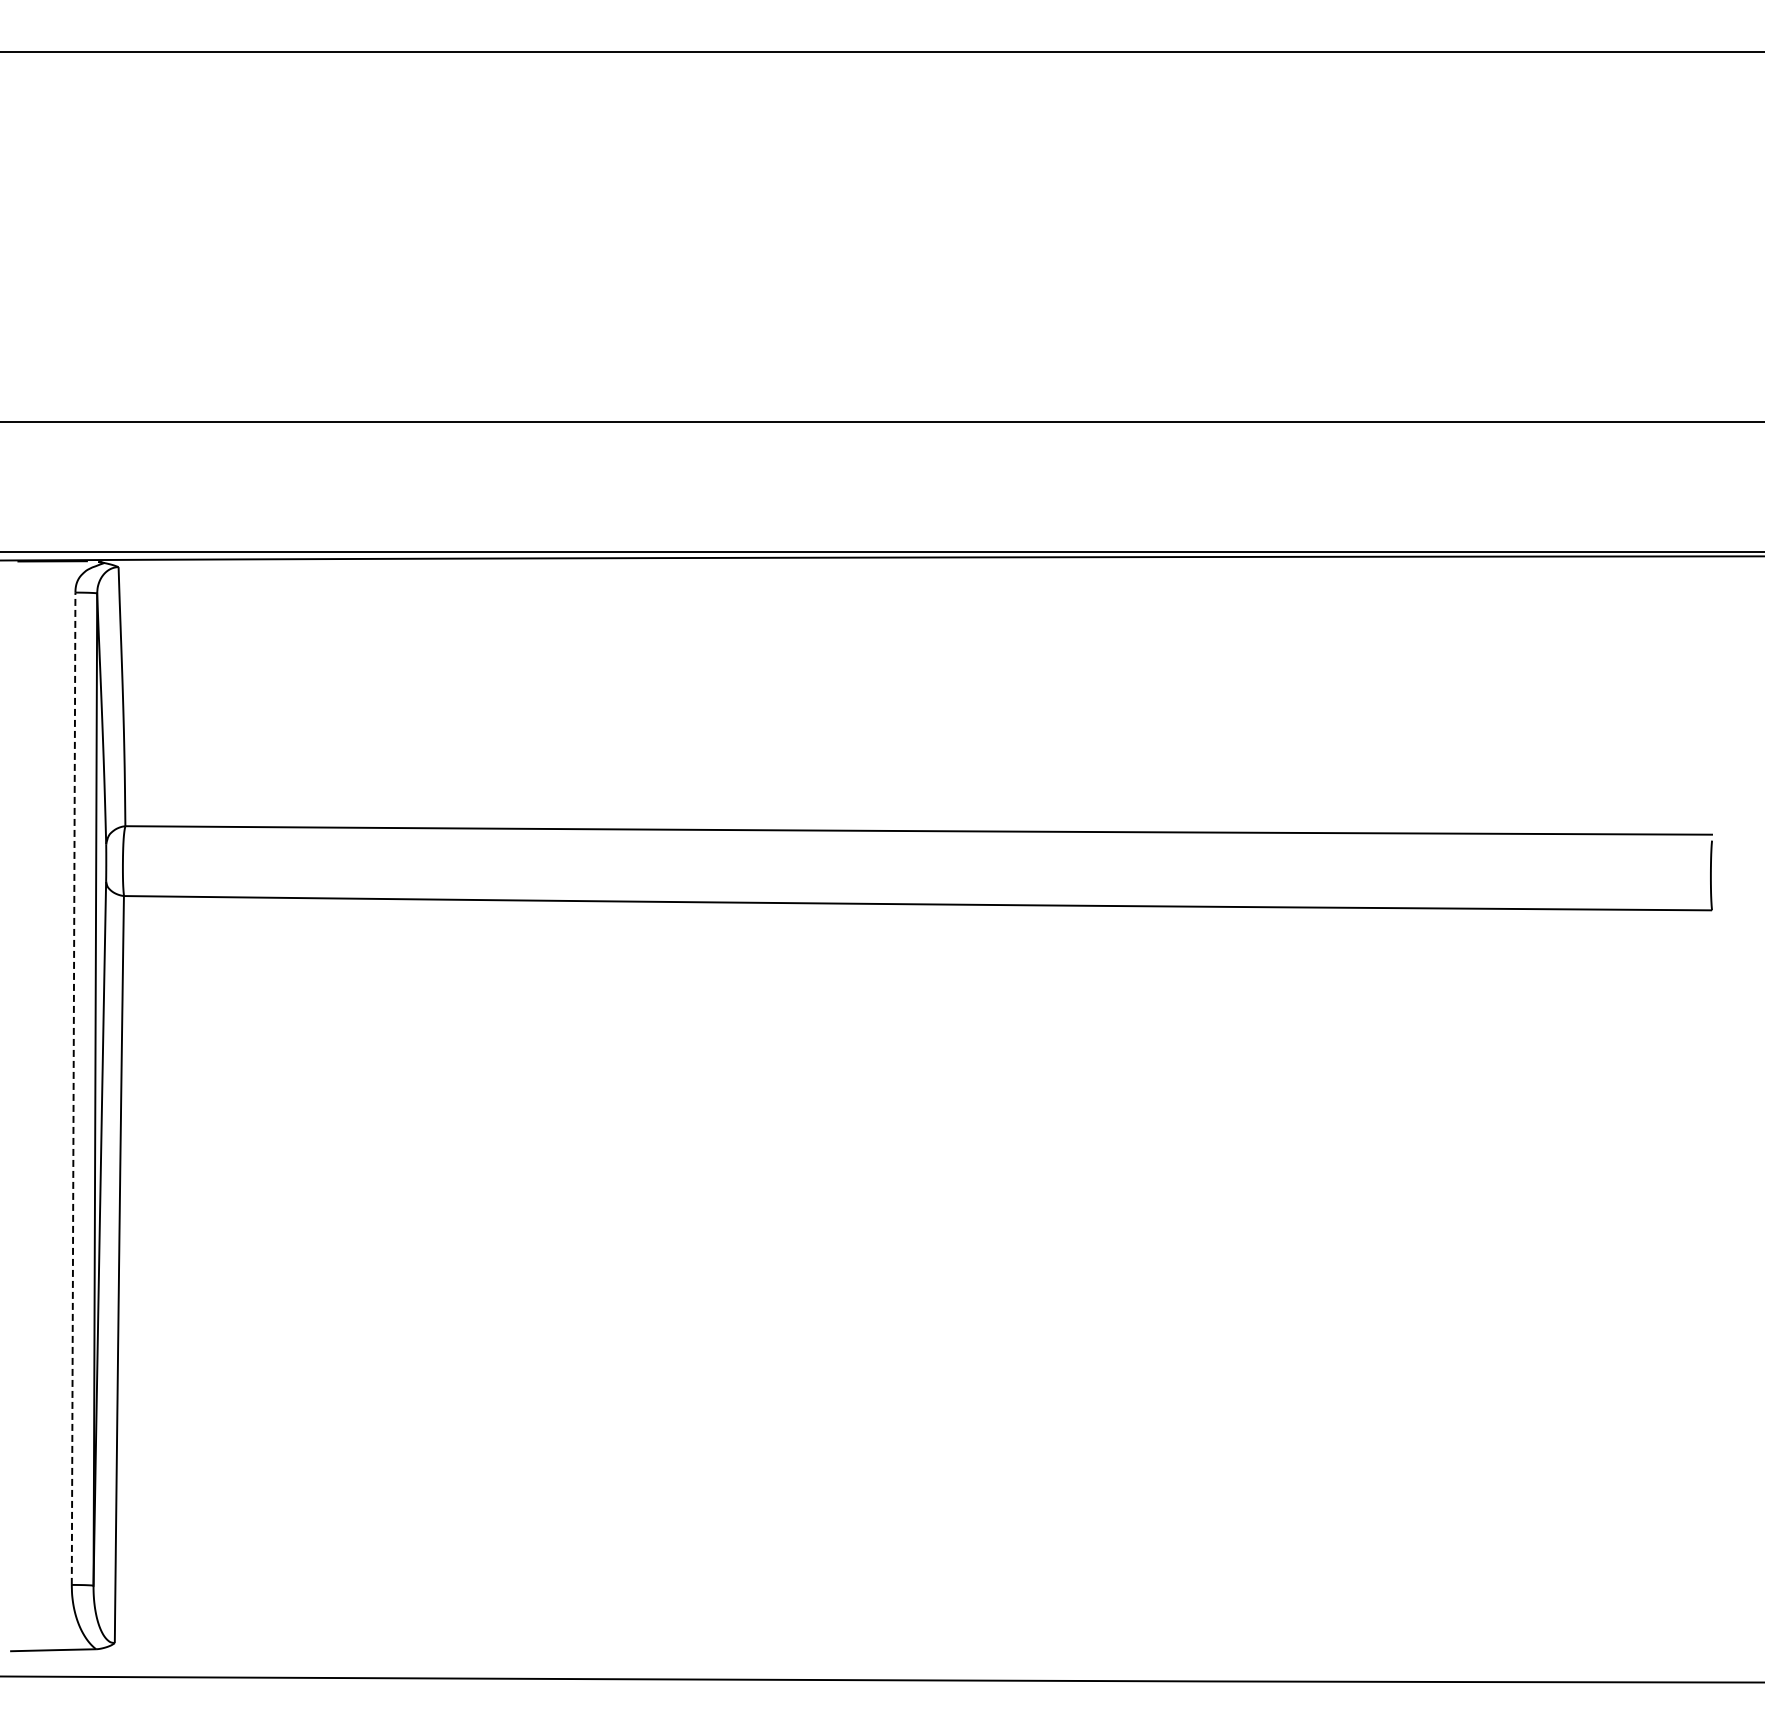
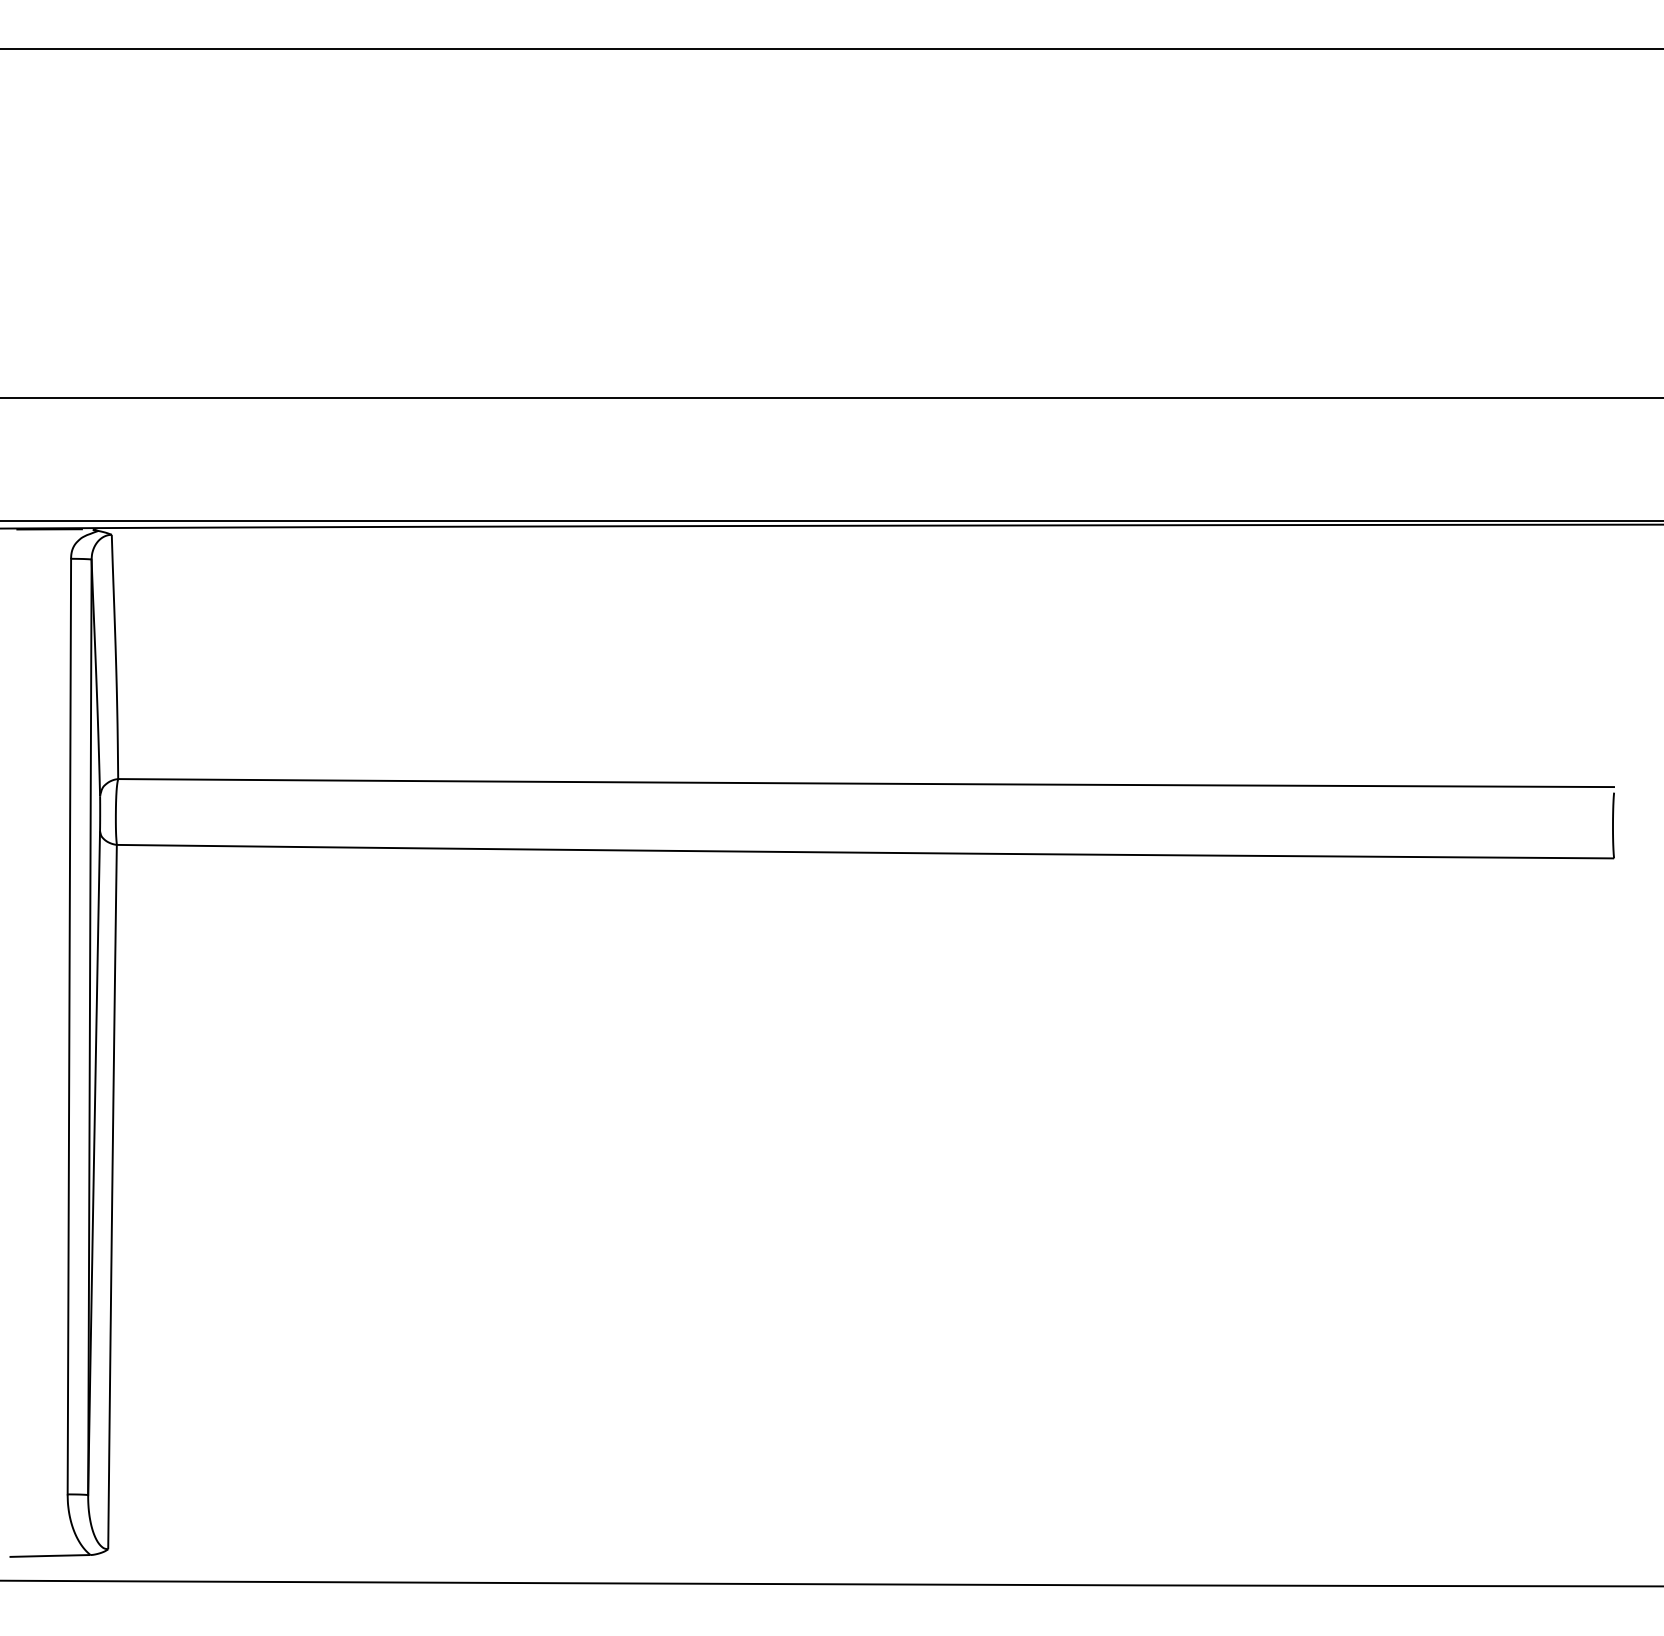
line: (73, 1088) -> (69, 1026), dashed -> solid

